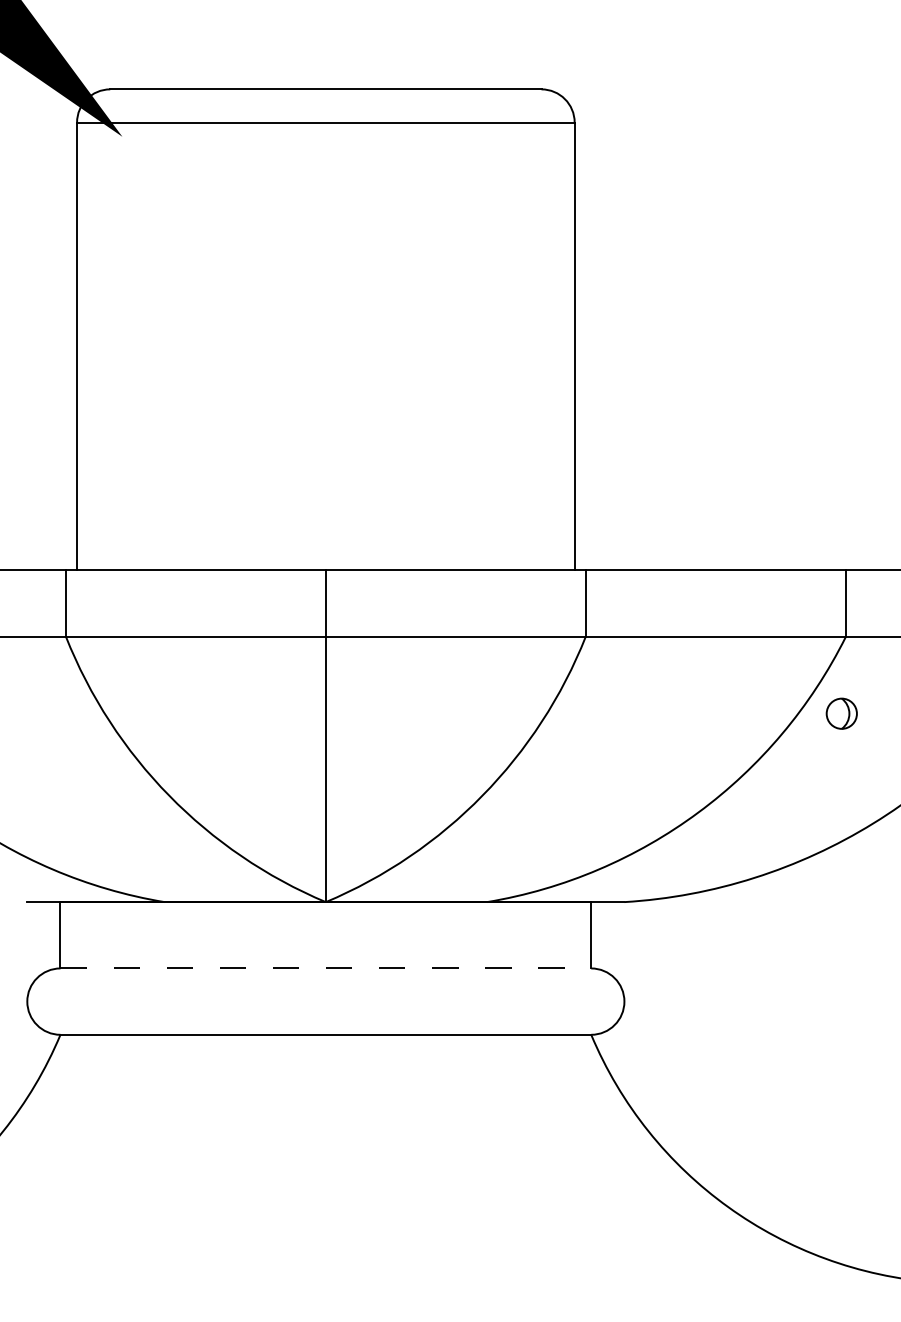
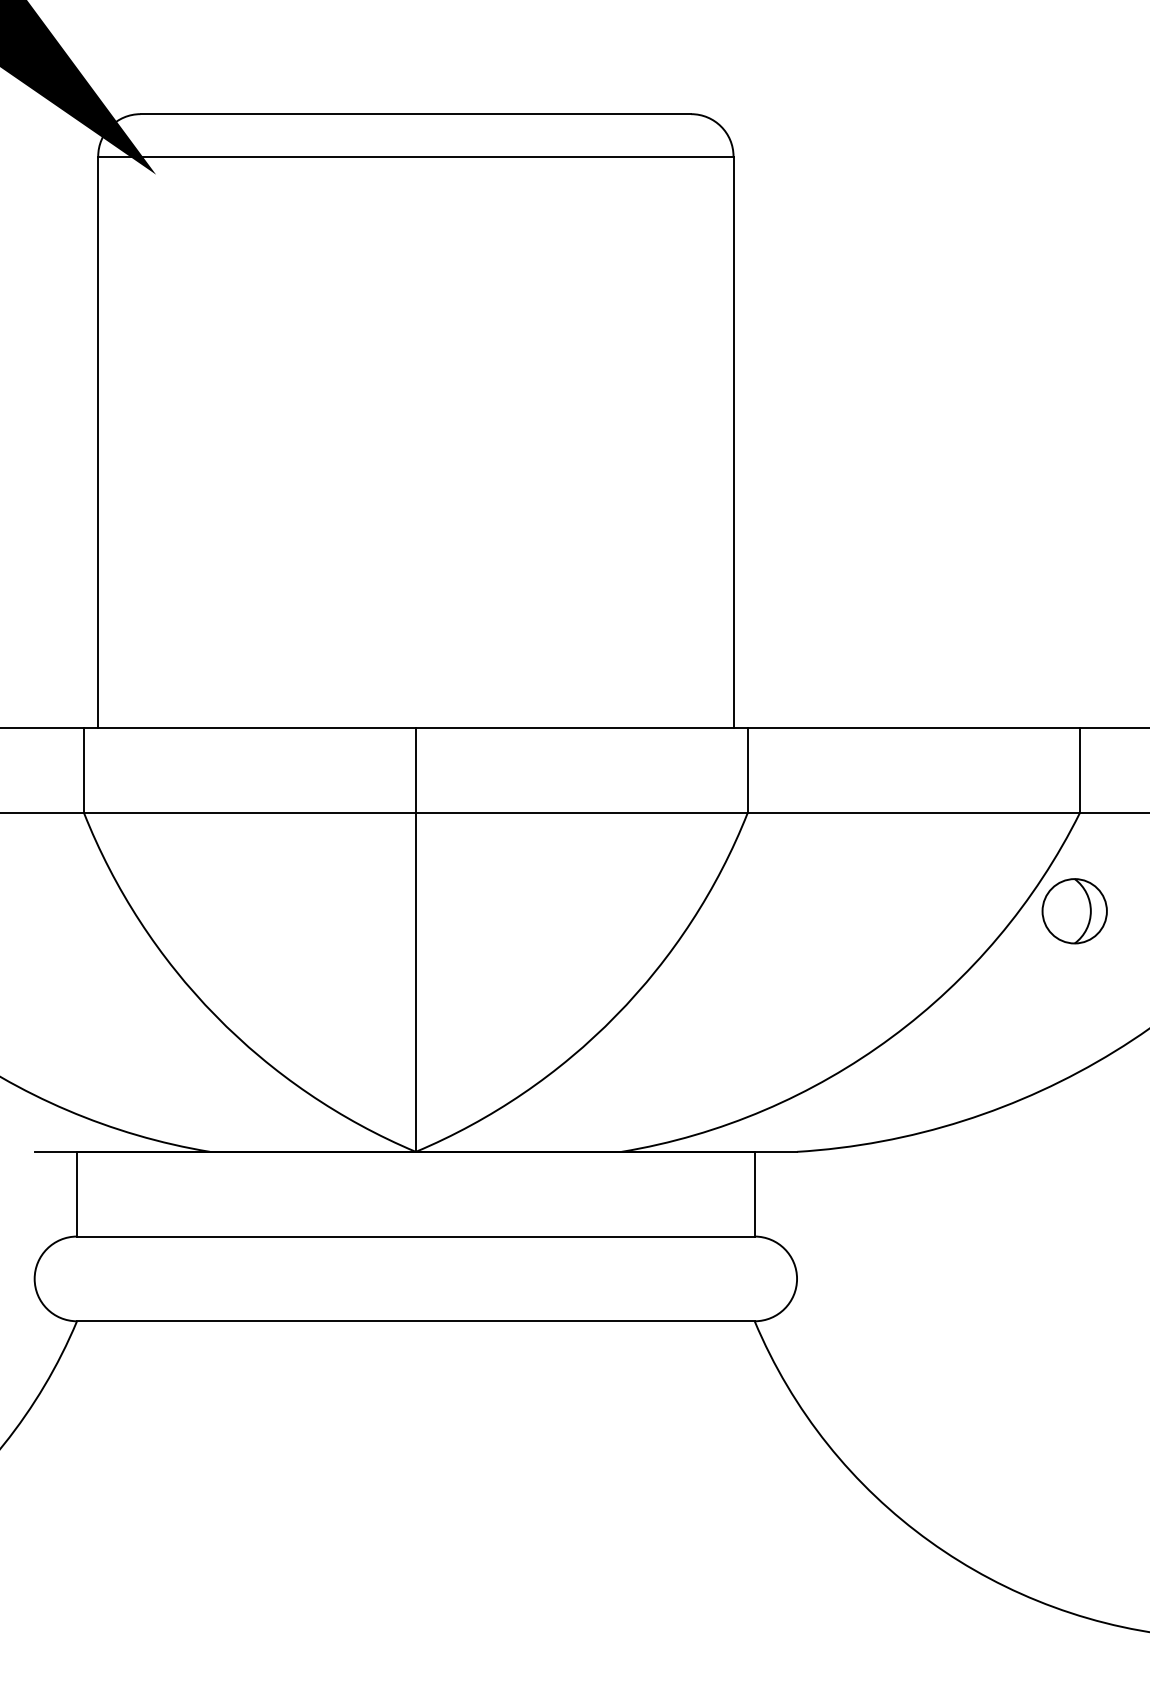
part: (841, 713) -> (1074, 911), size x1.67
line: (325, 968) -> (415, 1236), dashed -> solid

